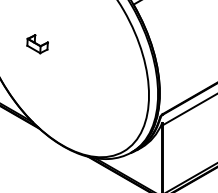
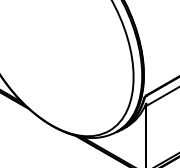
part: (37, 44) -> (27, 28), removed

